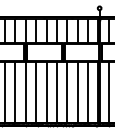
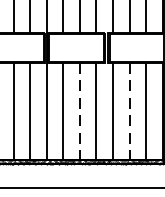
line: (46, 92) -> (79, 111), solid -> dashed
line: (77, 92) -> (129, 111), solid -> dashed

